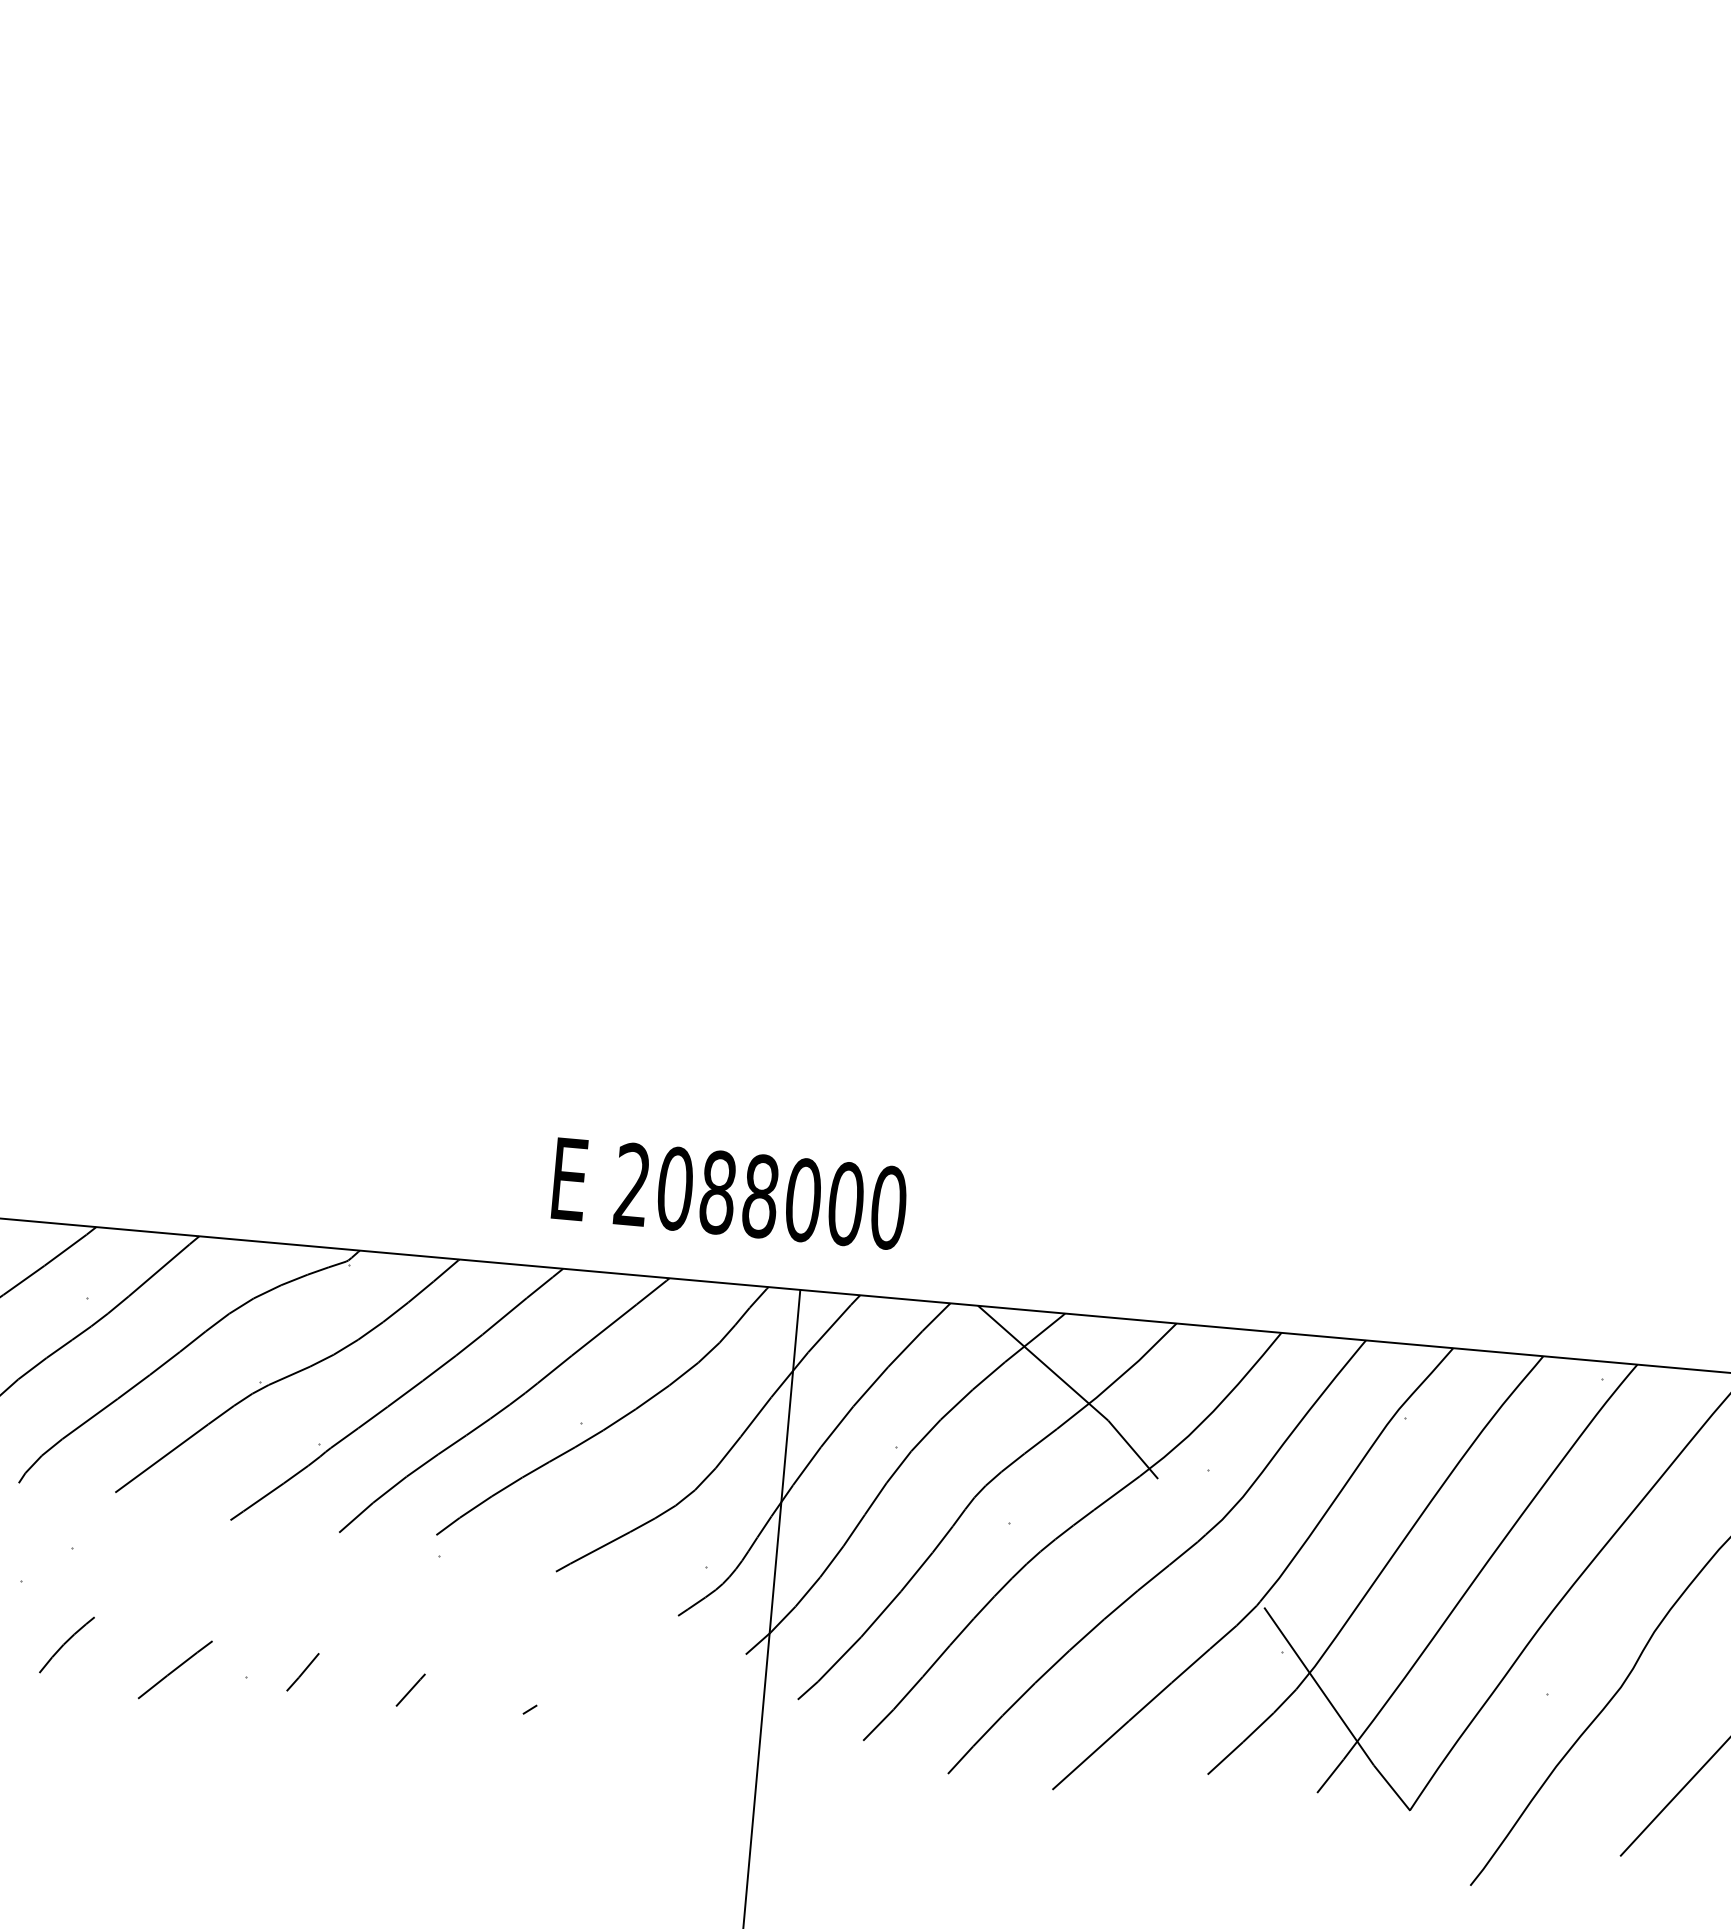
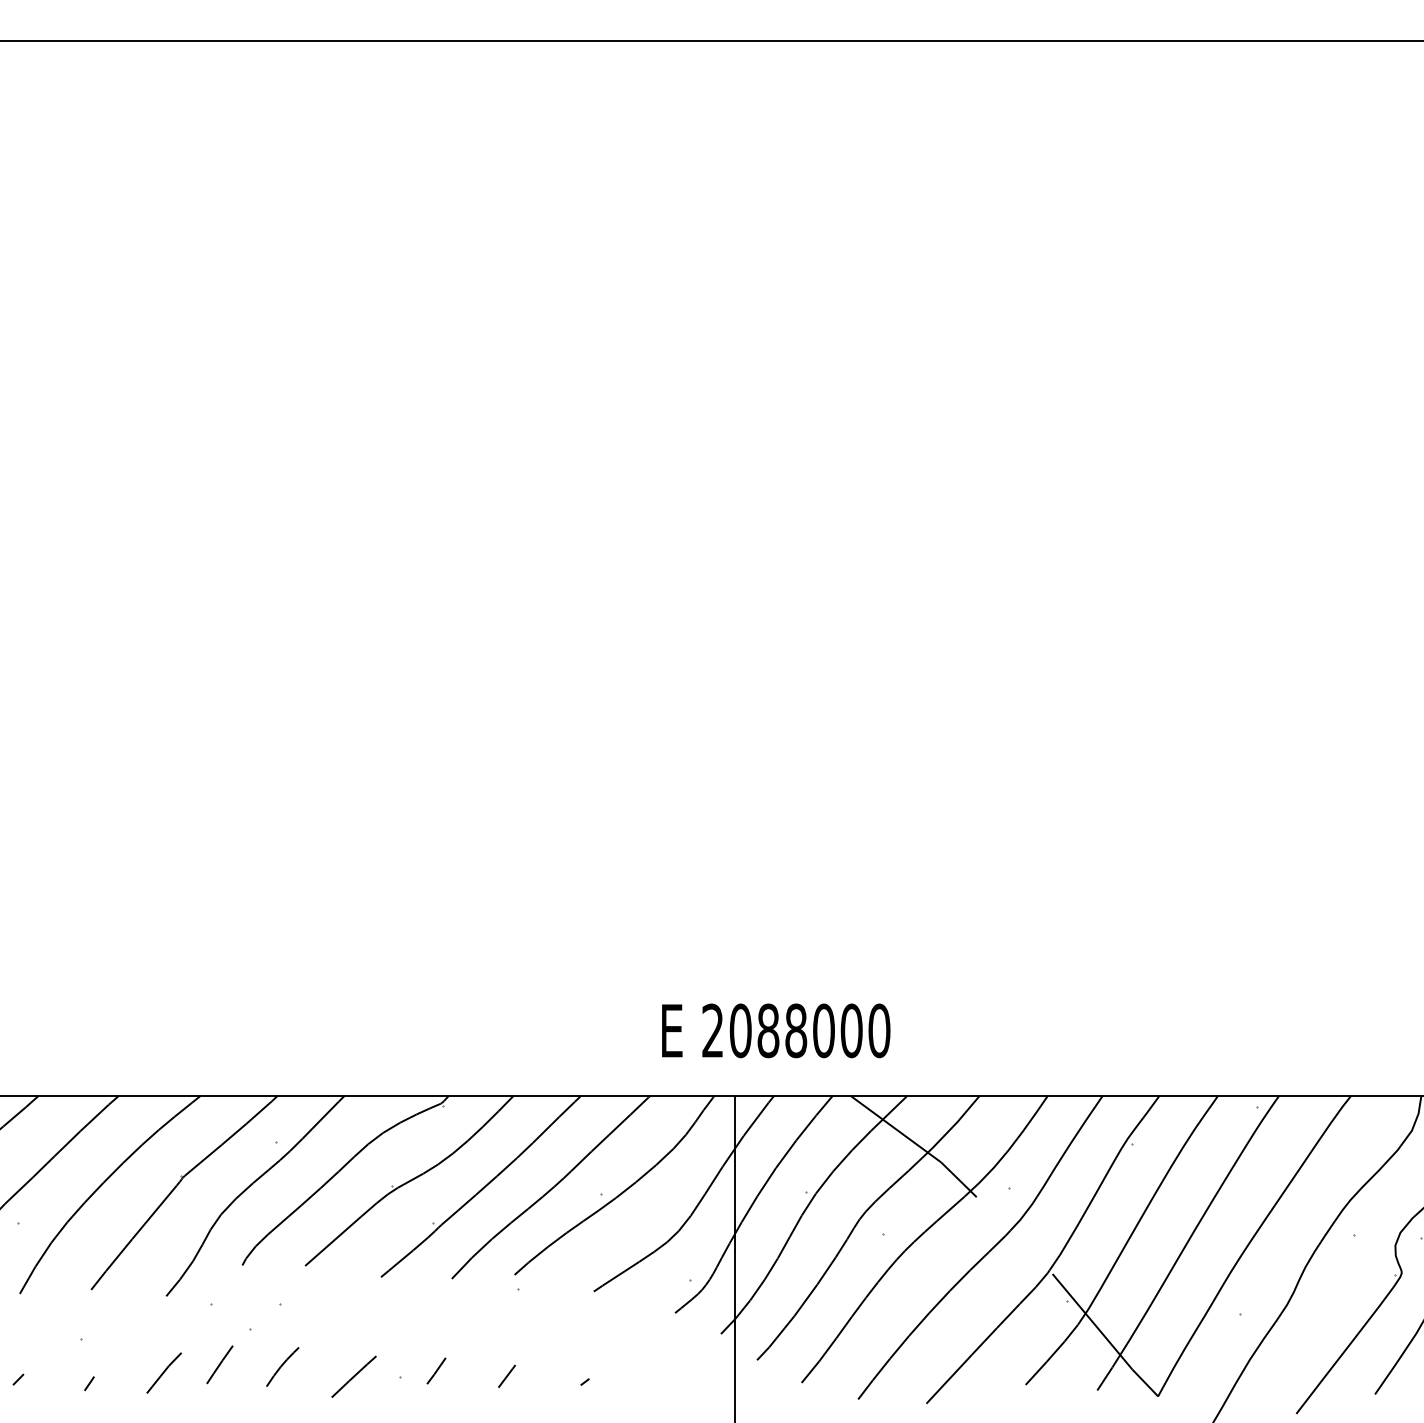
text: (730, 1193) -> (776, 1030), moved

